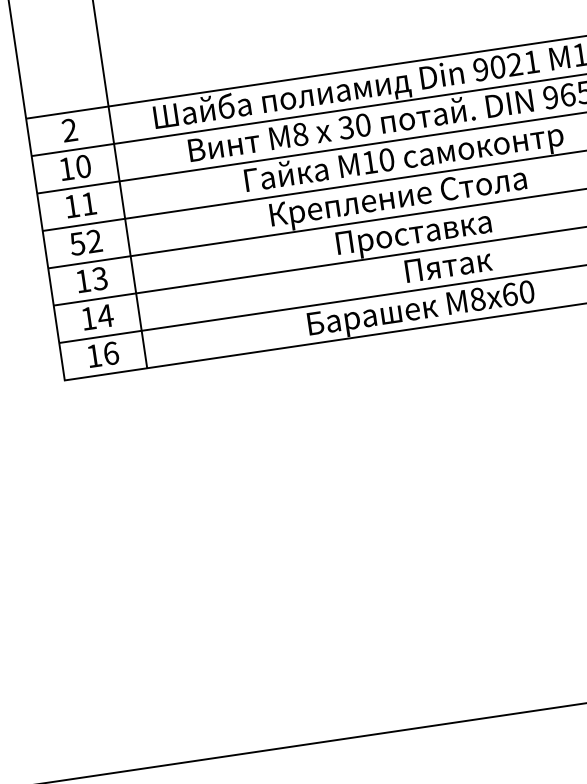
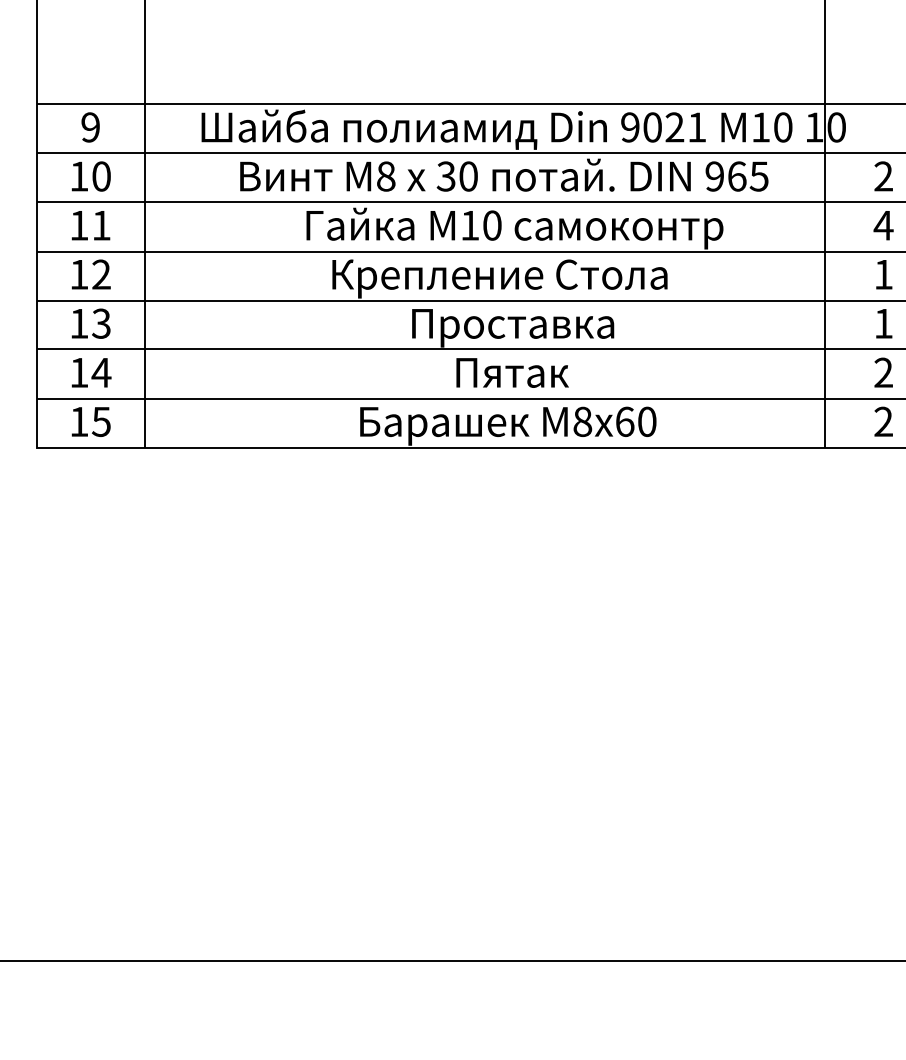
text: (69, 130) -> (90, 127), 2 -> 9
text: (76, 243) -> (78, 274), 52 -> 12
text: (448, 265) -> (512, 372), moved
text: (111, 353) -> (101, 421), 16 -> 15

